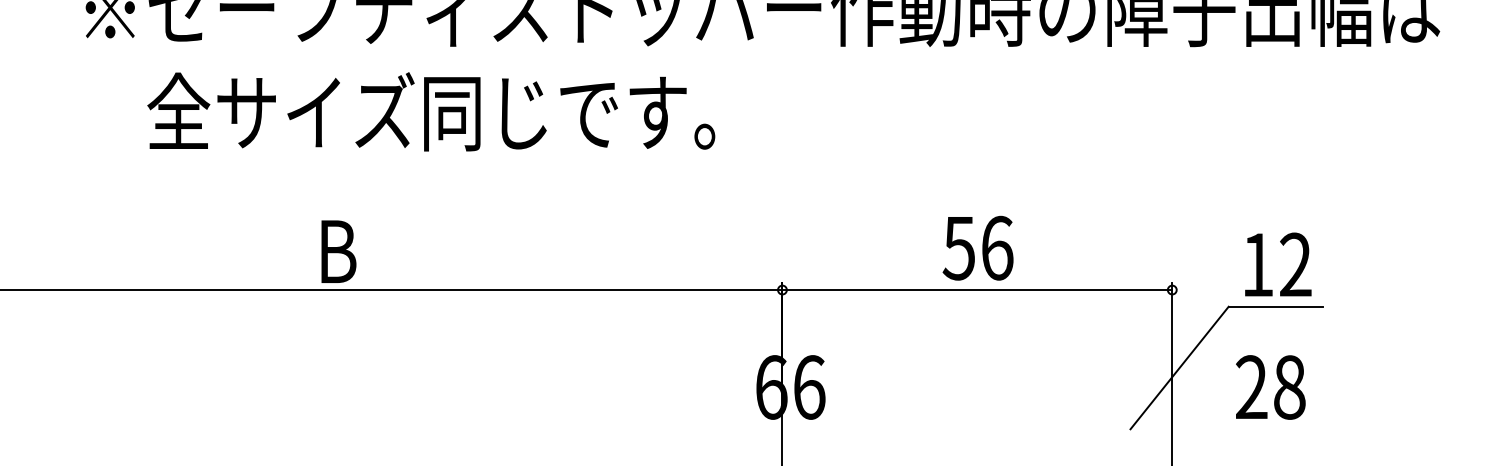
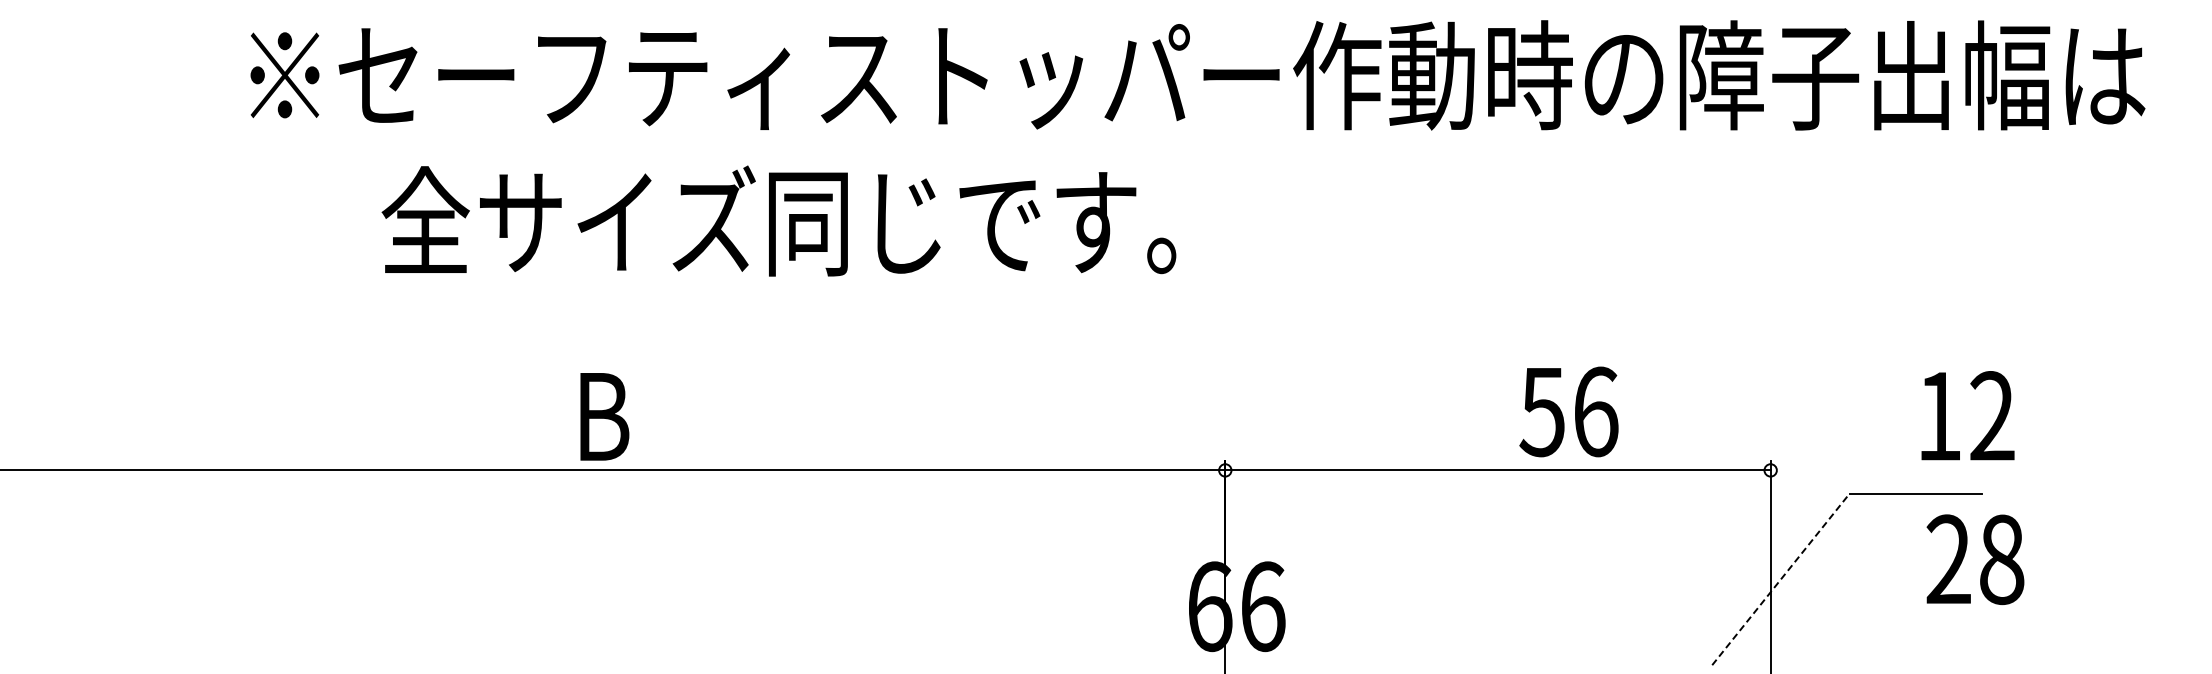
text: (430, 111) -> (778, 220), moved
text: (977, 247) -> (1568, 411), moved
text: (1277, 264) -> (1967, 415), moved
line: (1179, 368) -> (1780, 579), solid -> dashed
text: (1270, 387) -> (1975, 559), moved

